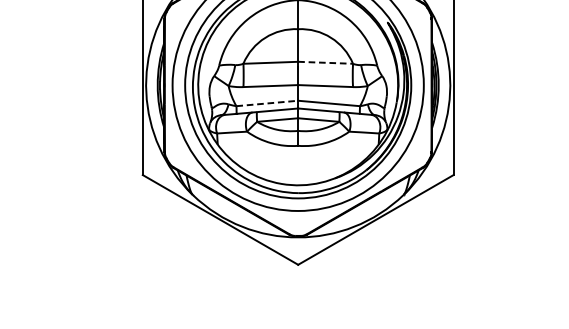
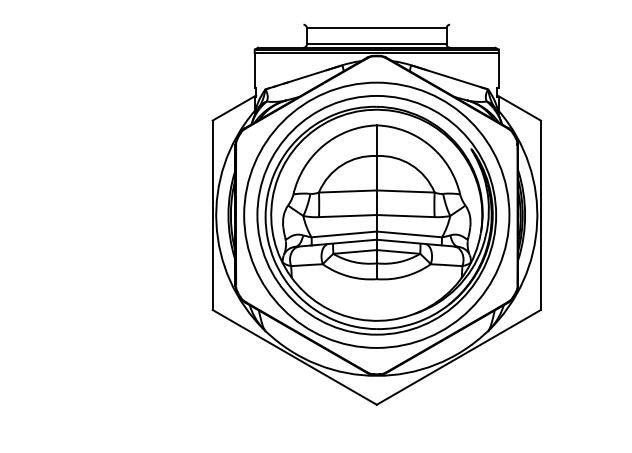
line: (325, 62) -> (405, 191), dashed -> solid
line: (267, 103) -> (344, 234), dashed -> solid

